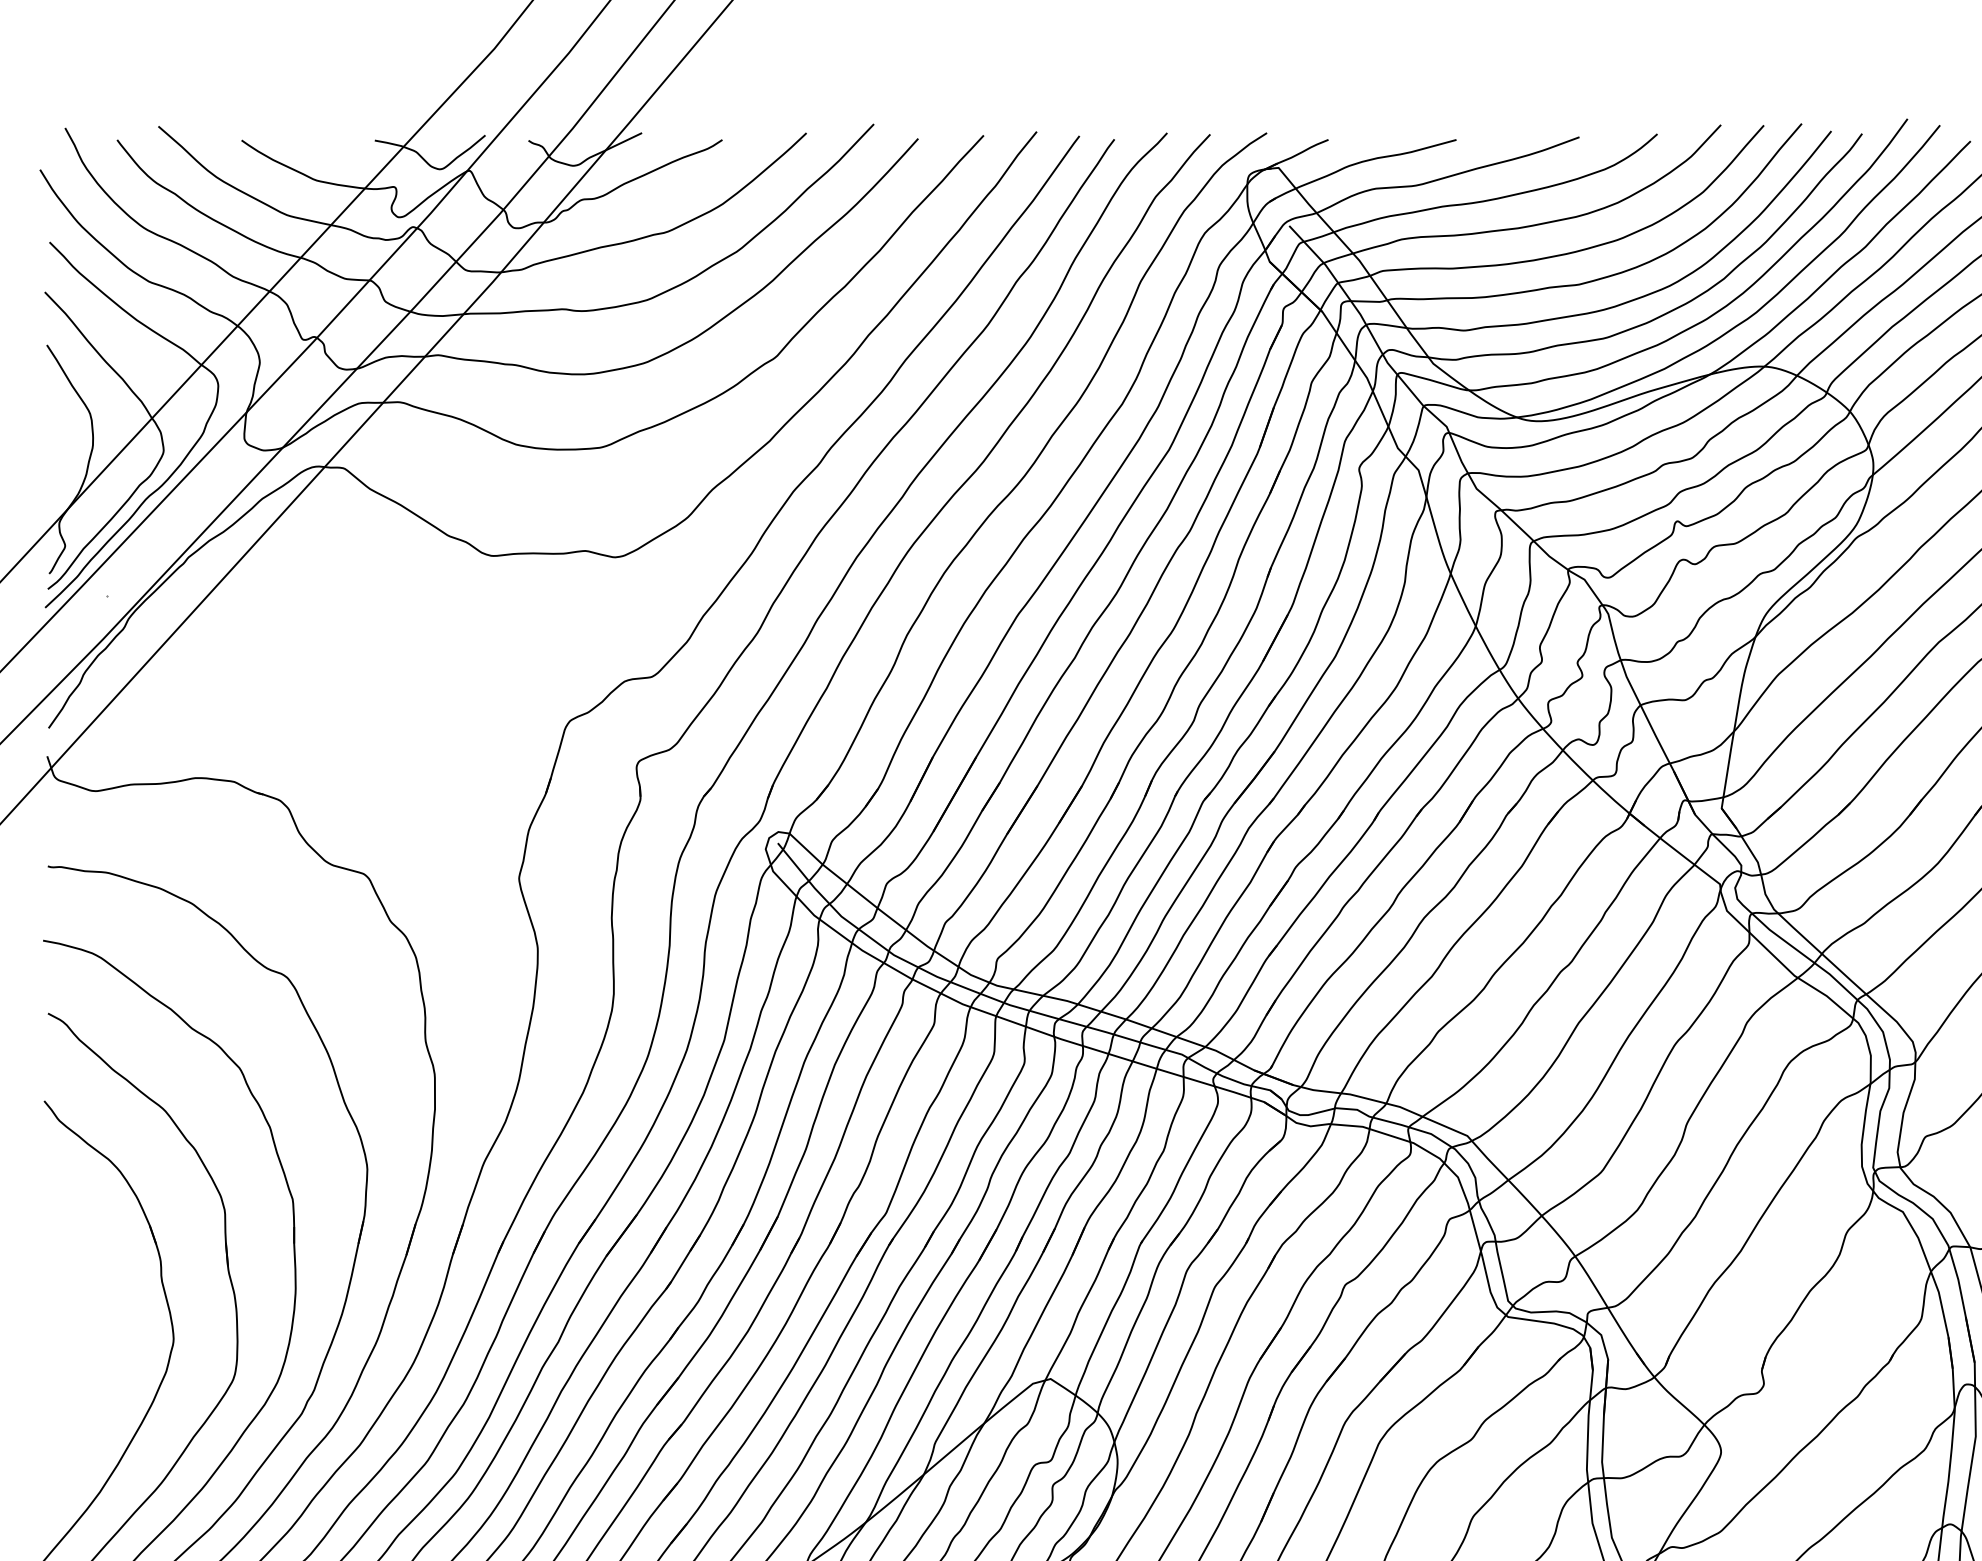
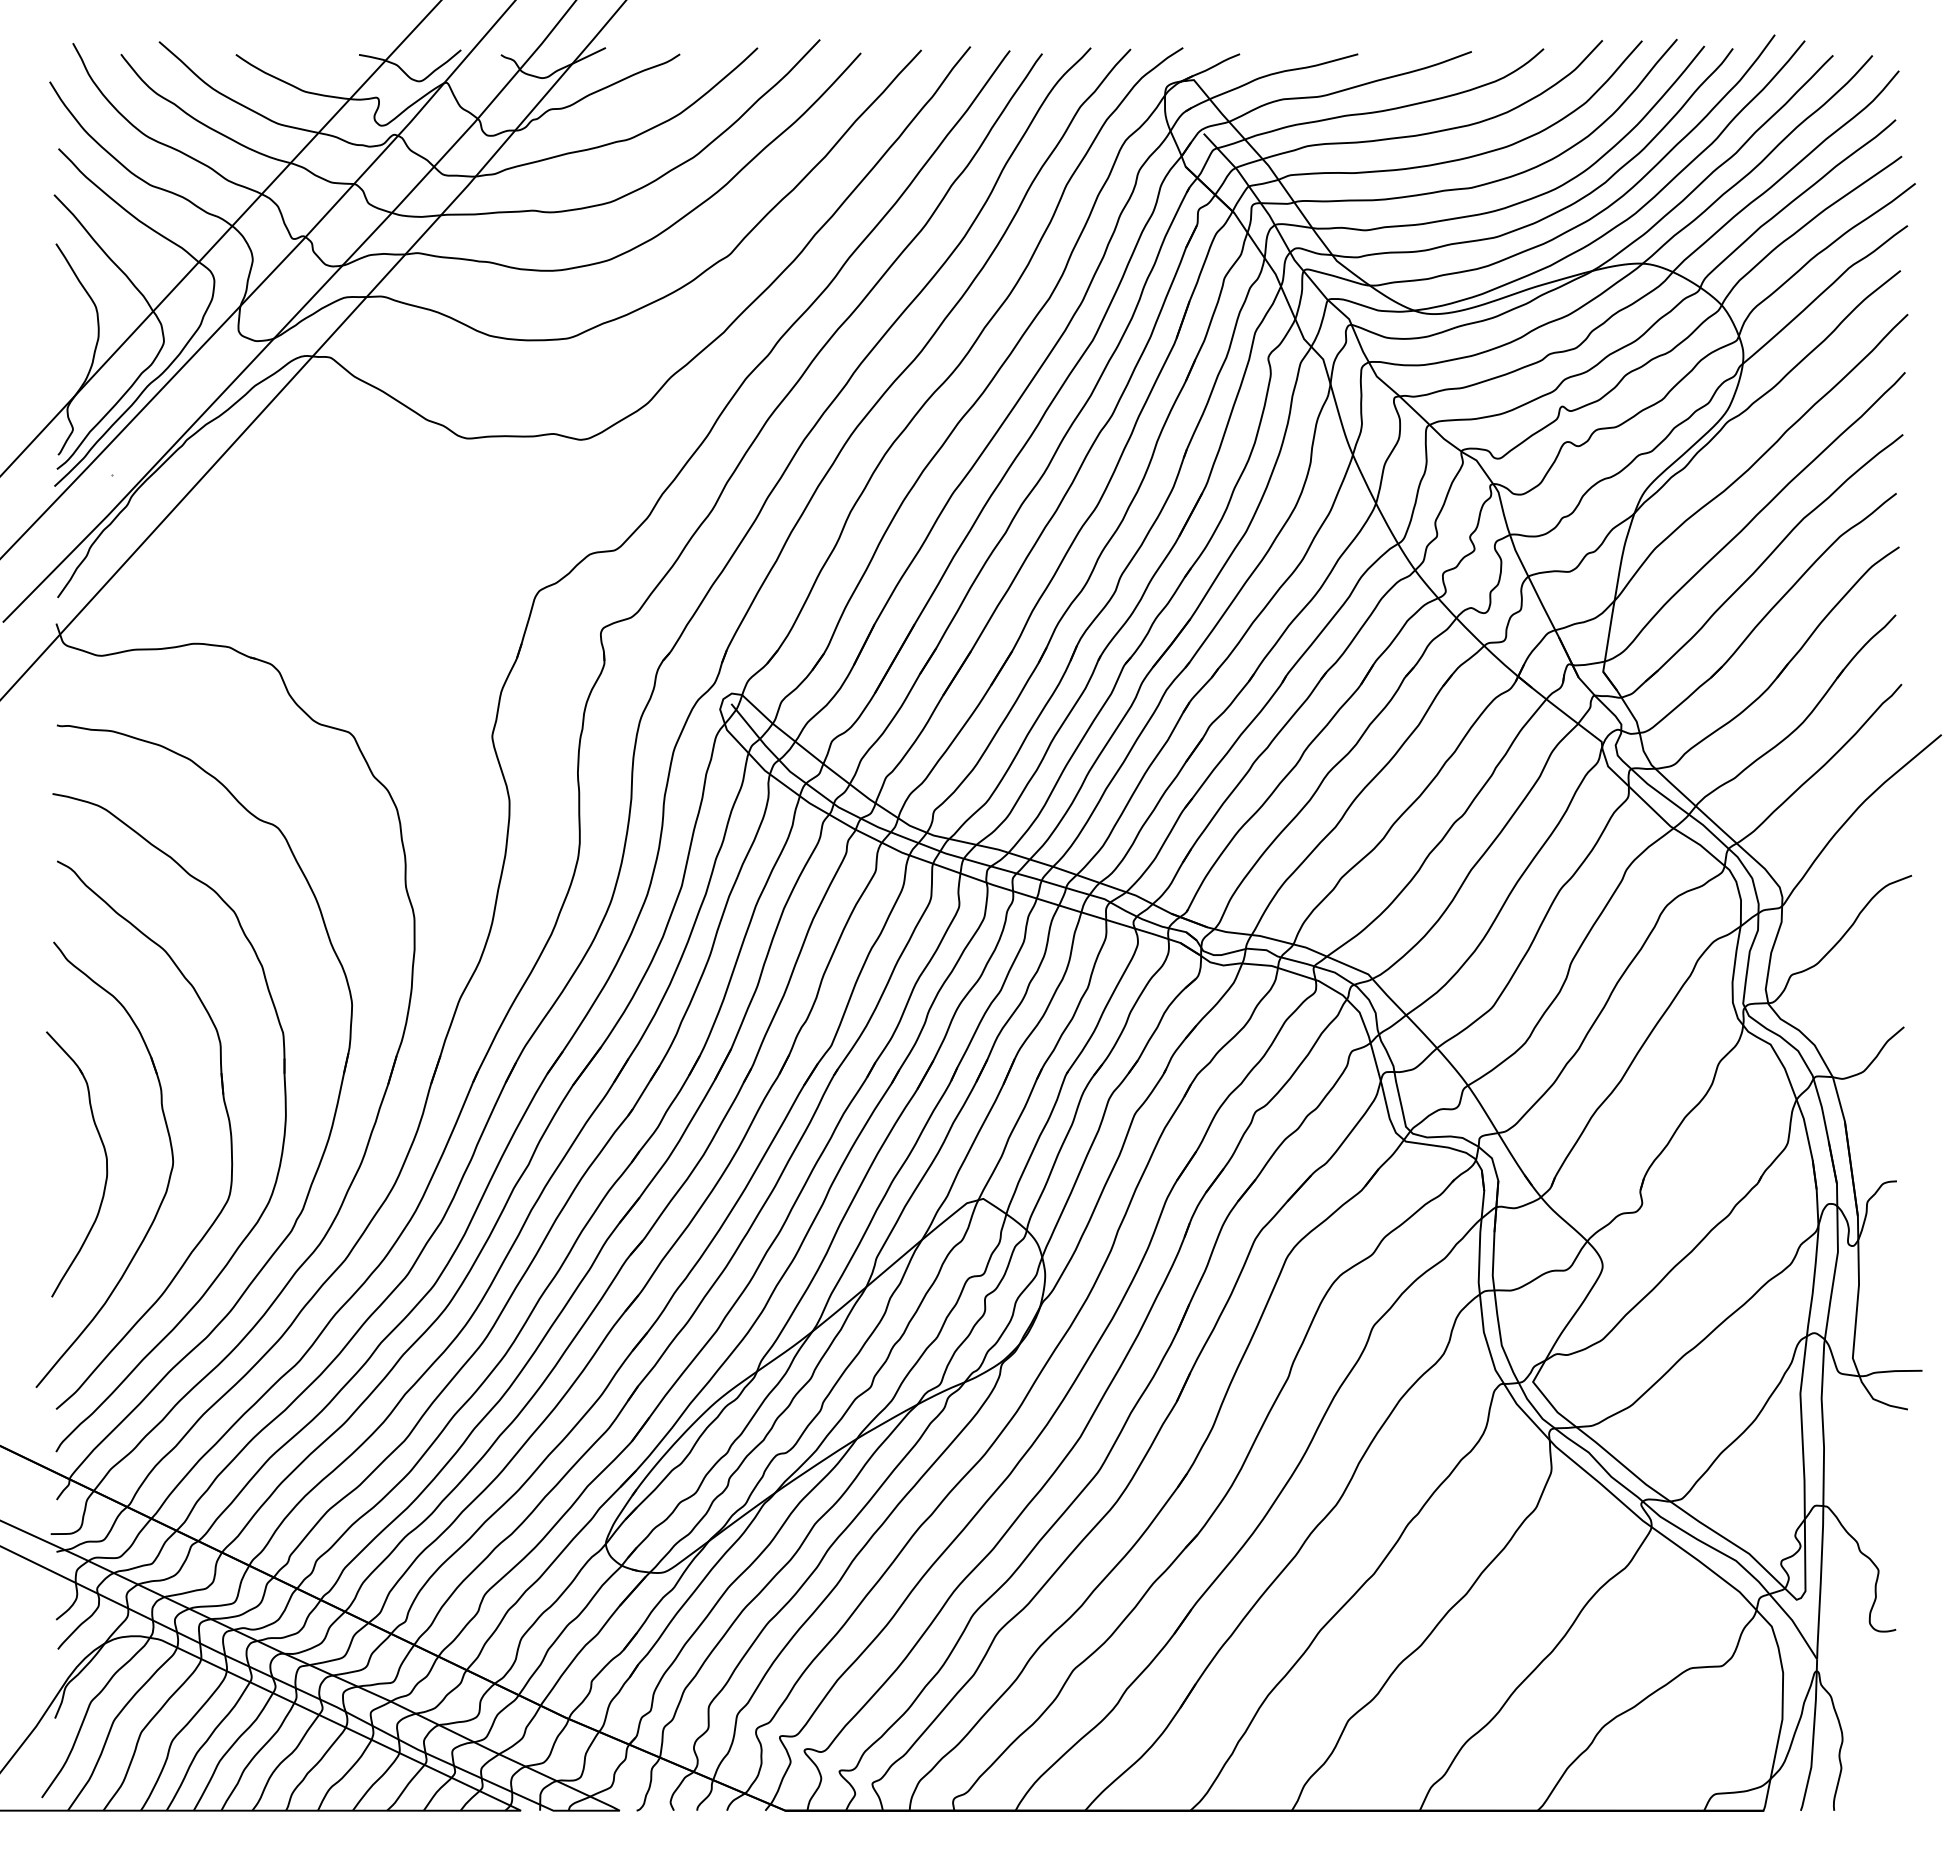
part: (100, 1335) -> (105, 1158), added

